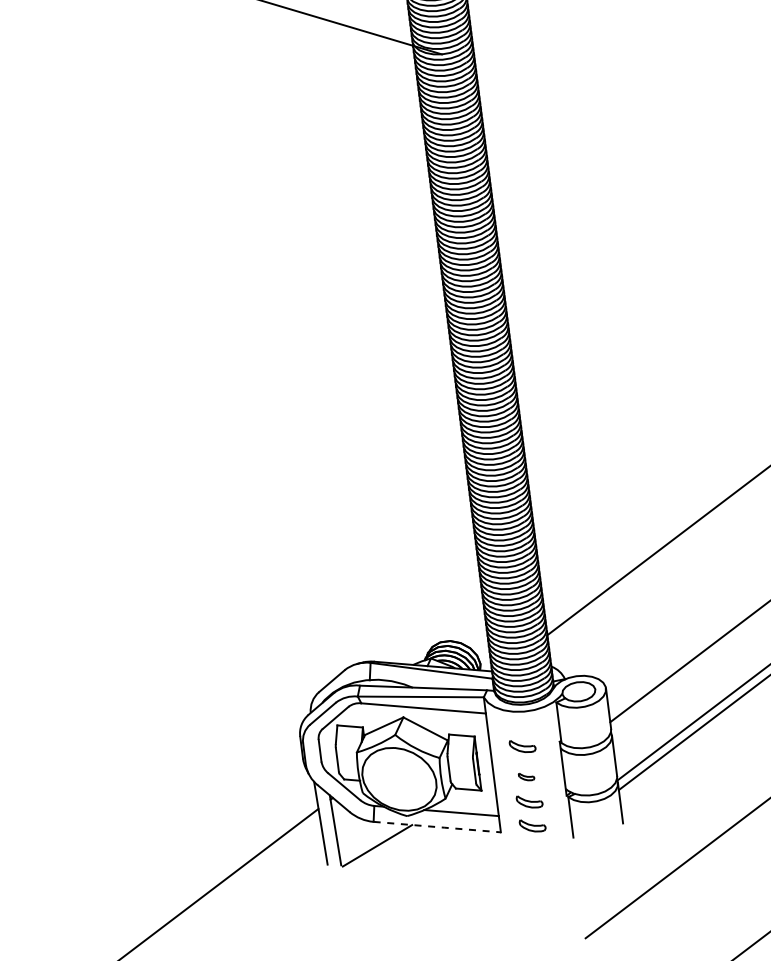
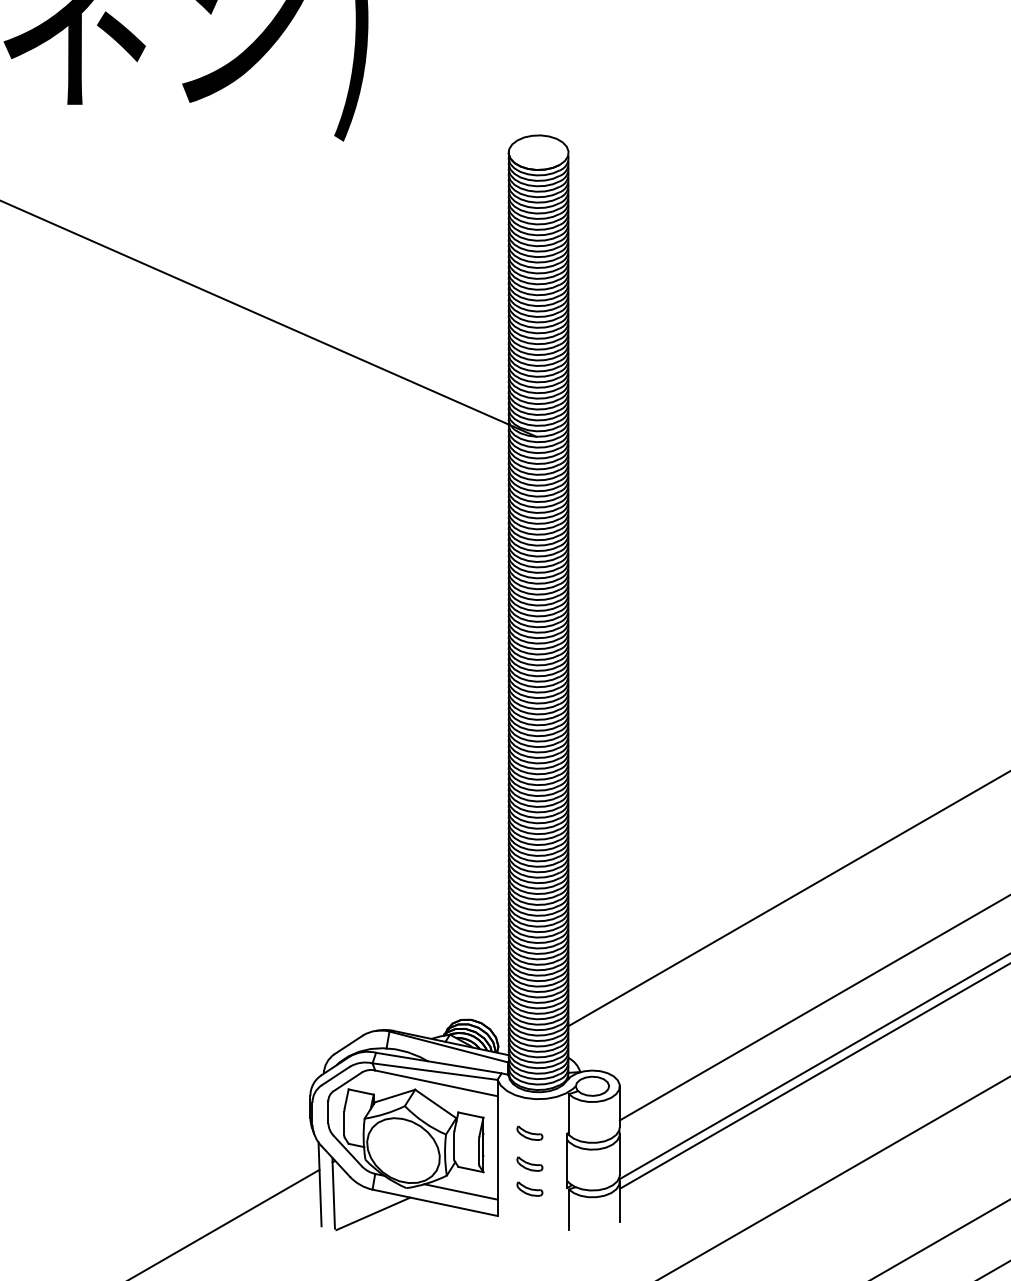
part: (526, 776) -> (529, 1163), size x1.67
part: (532, 824) -> (529, 1212), removed
line: (437, 826) -> (435, 1202), dashed -> solid

